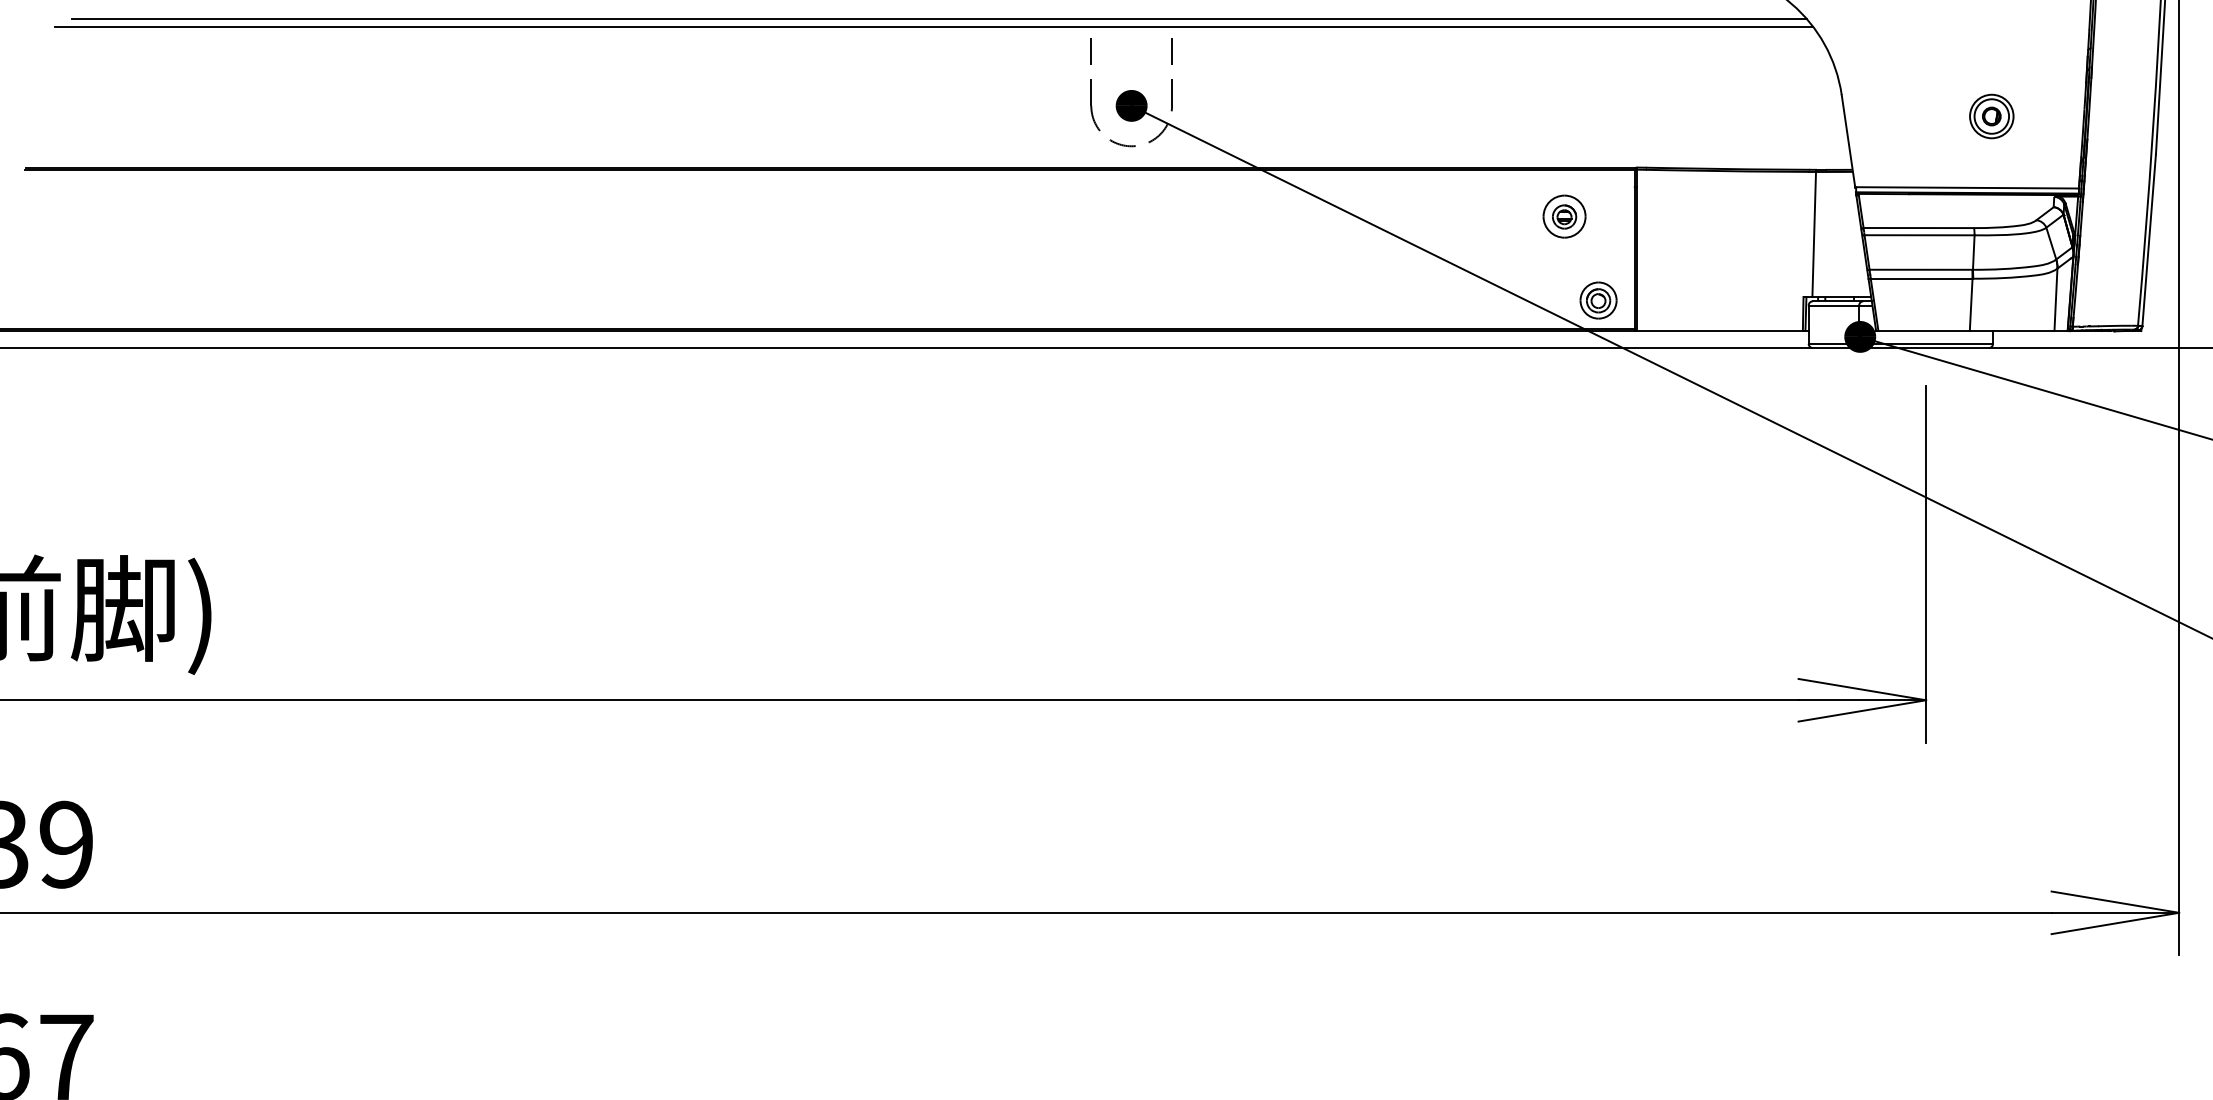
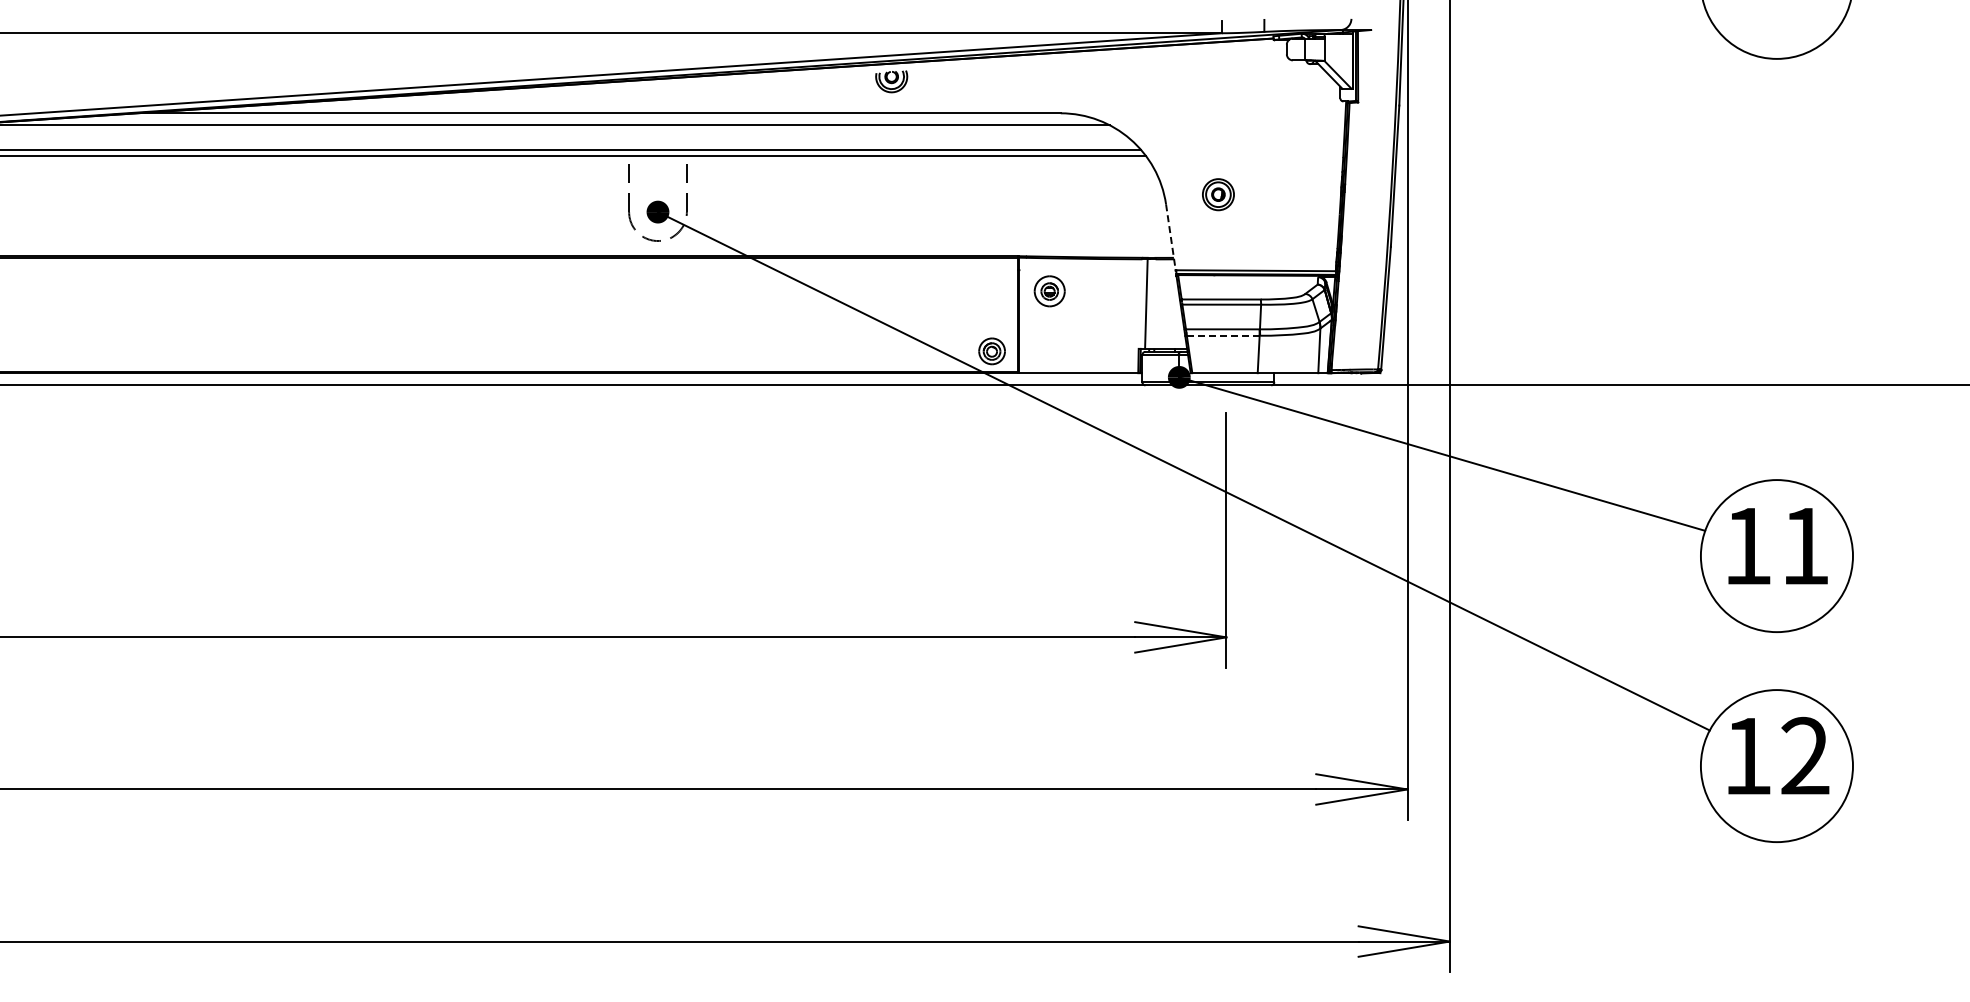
part: (1991, 116) -> (1218, 194), moved
line: (1847, 141) -> (1170, 237), solid -> dashed
part: (1564, 216) -> (1049, 291), moved
line: (1921, 278) -> (1223, 335), solid -> dashed

